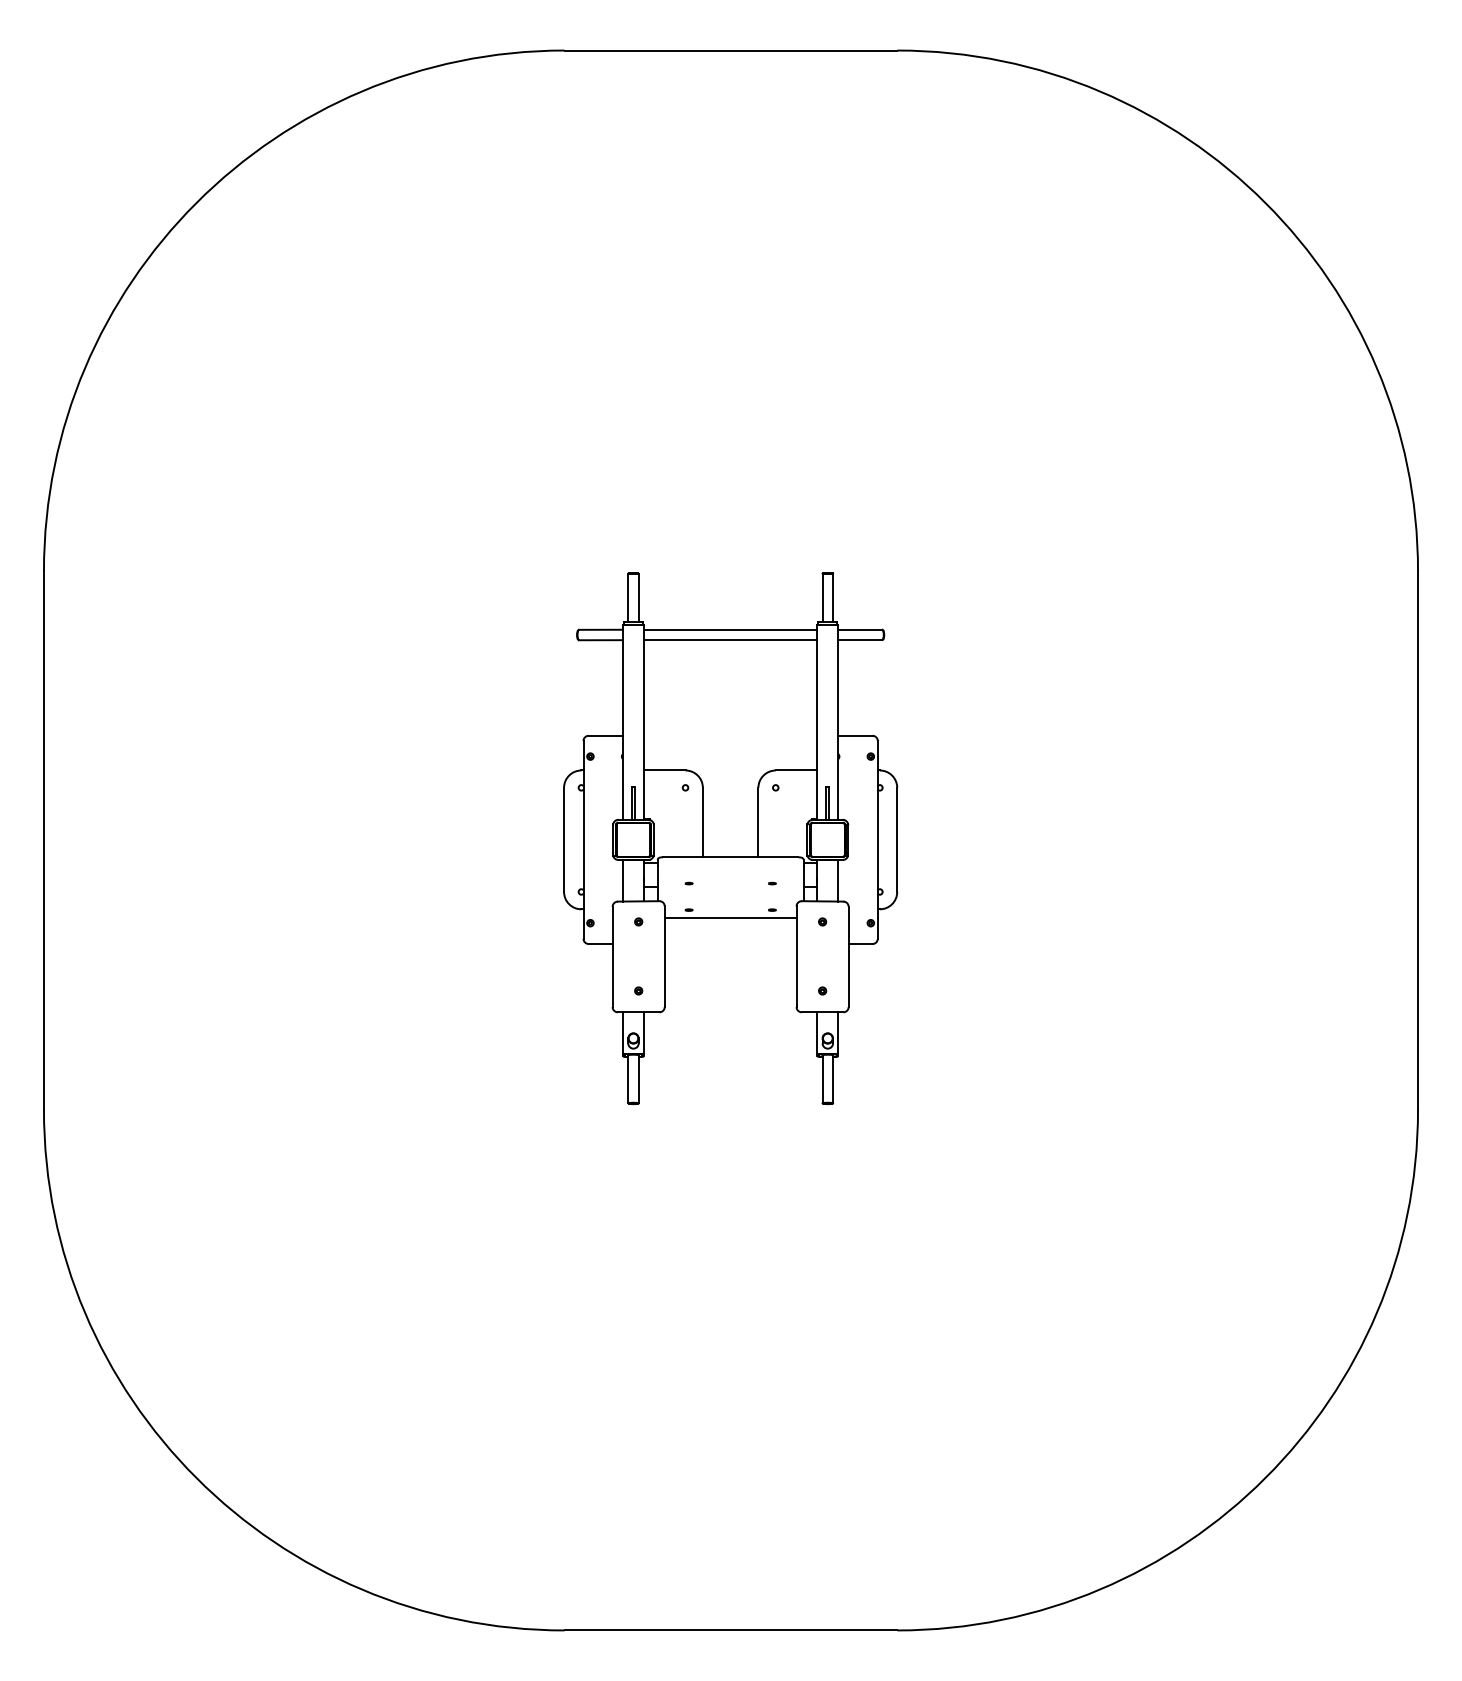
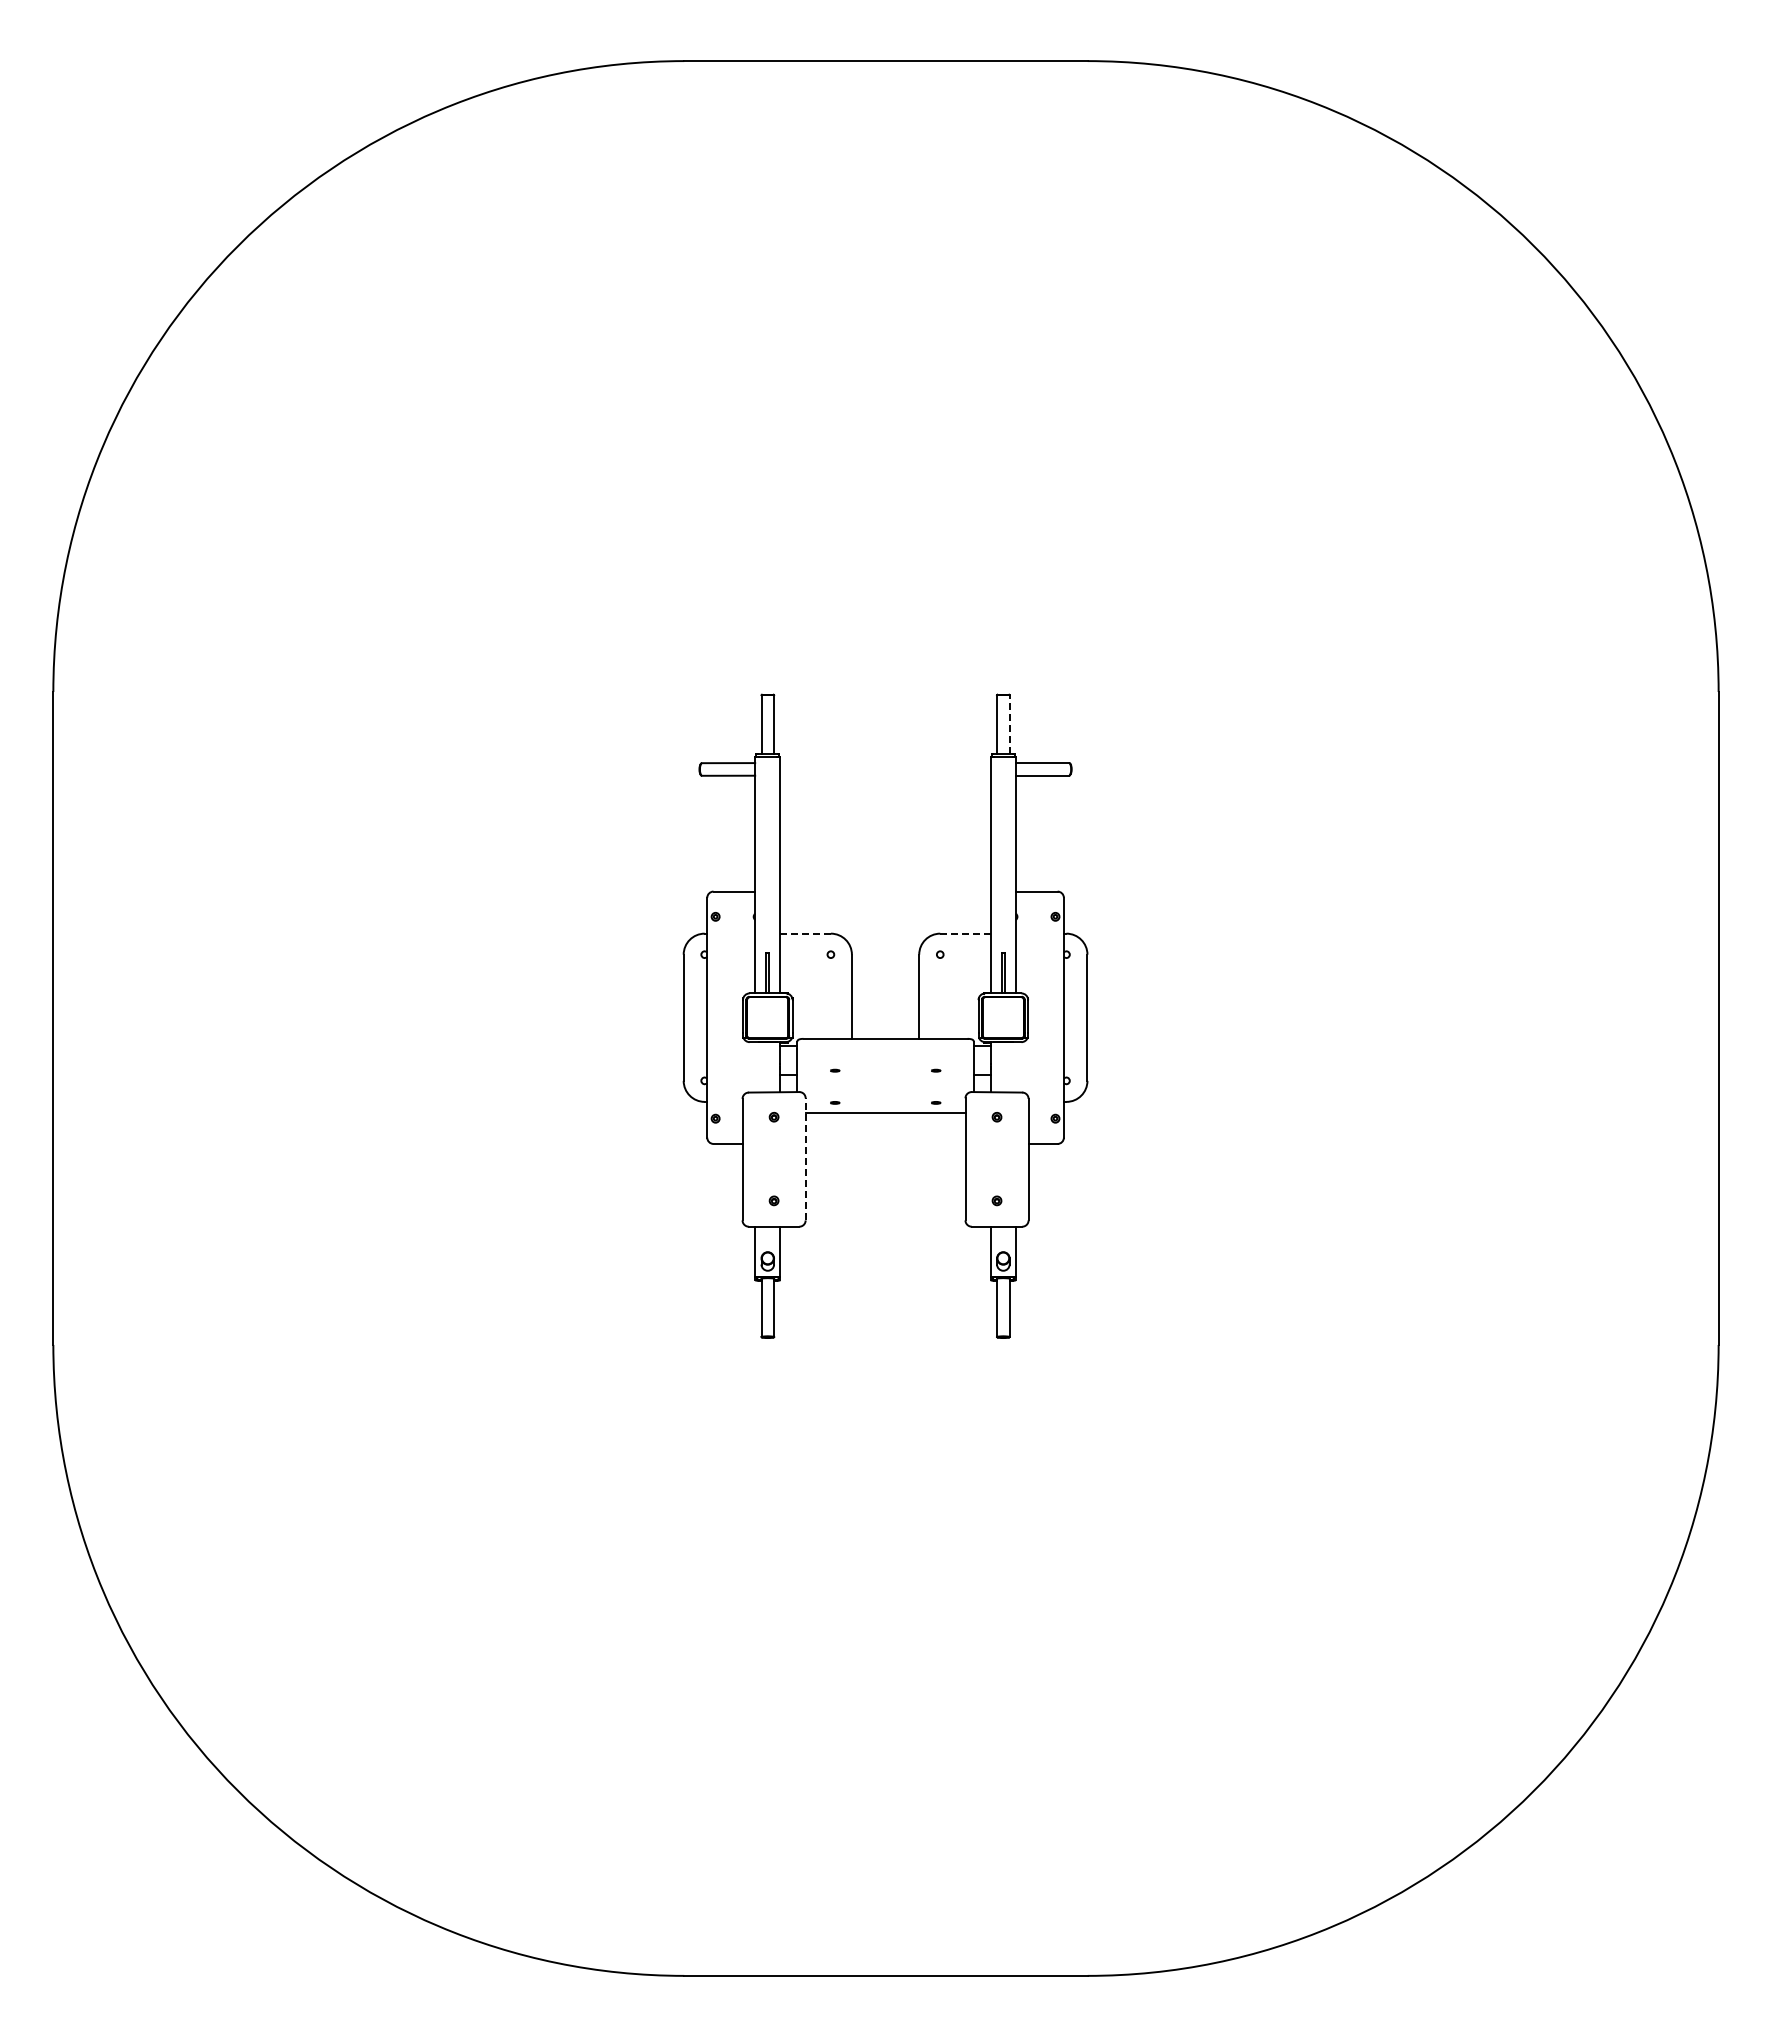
line: (832, 597) -> (1009, 723), solid -> dashed
line: (730, 630) -> (885, 763), removed
line: (730, 640) -> (885, 775), removed
line: (664, 770) -> (805, 933), solid -> dashed
line: (796, 770) -> (965, 933), solid -> dashed
line: (623, 880) -> (755, 1067), removed
line: (837, 880) -> (1015, 1067), removed
line: (664, 956) -> (805, 1158), solid -> dashed

